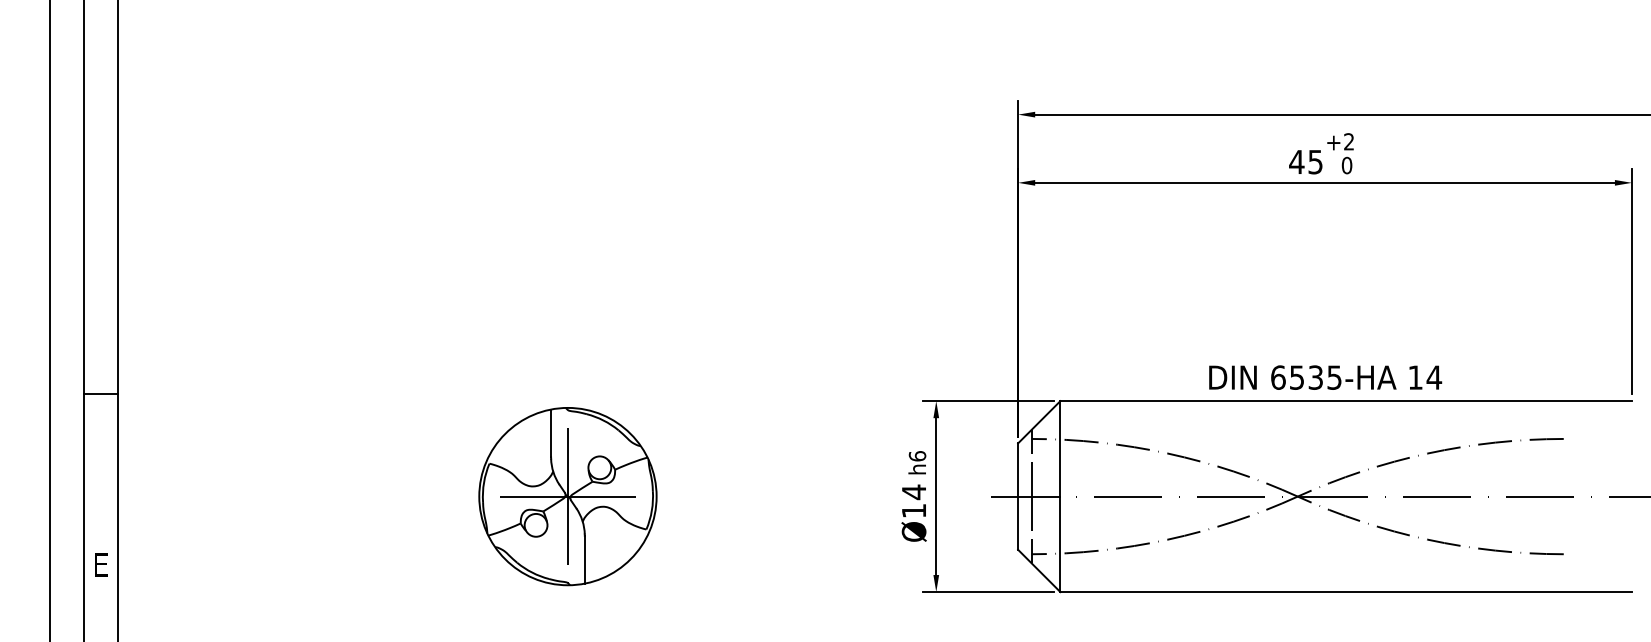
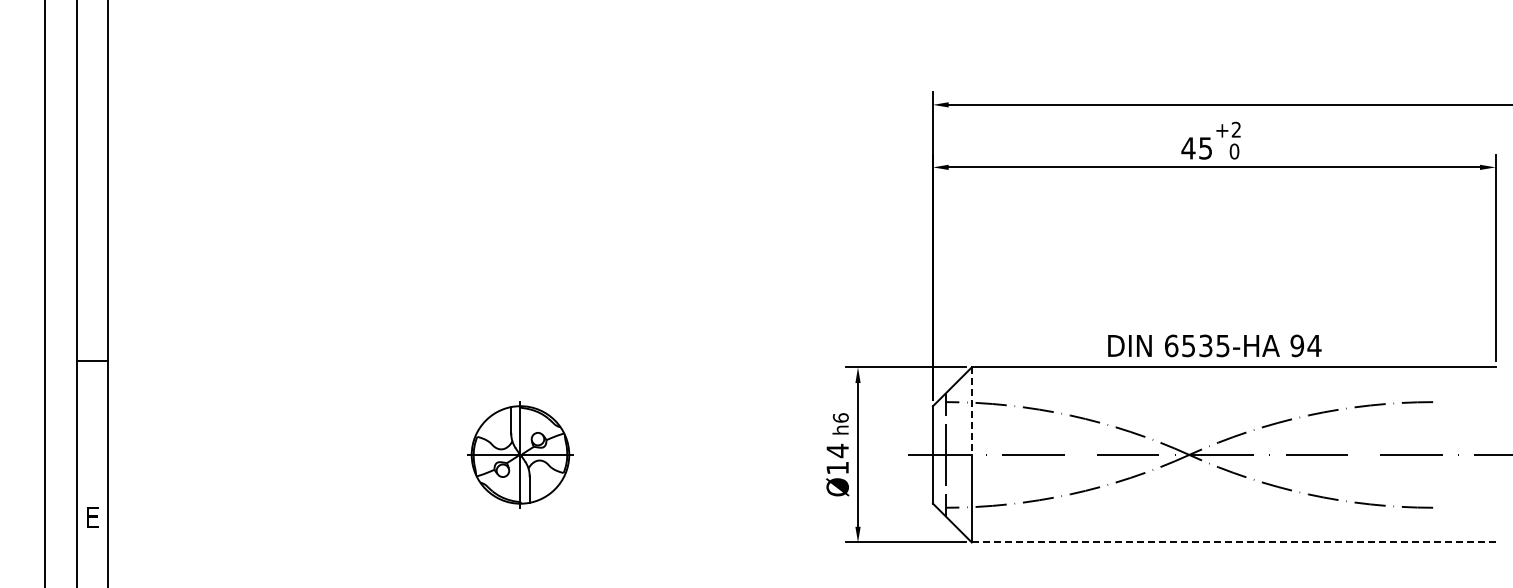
text: (1414, 377) -> (1296, 345), 14 -> 94
line: (1060, 449) -> (971, 411), solid -> dashed
part: (568, 496) -> (520, 454), size x0.6
line: (1345, 592) -> (1233, 542), solid -> dashed

